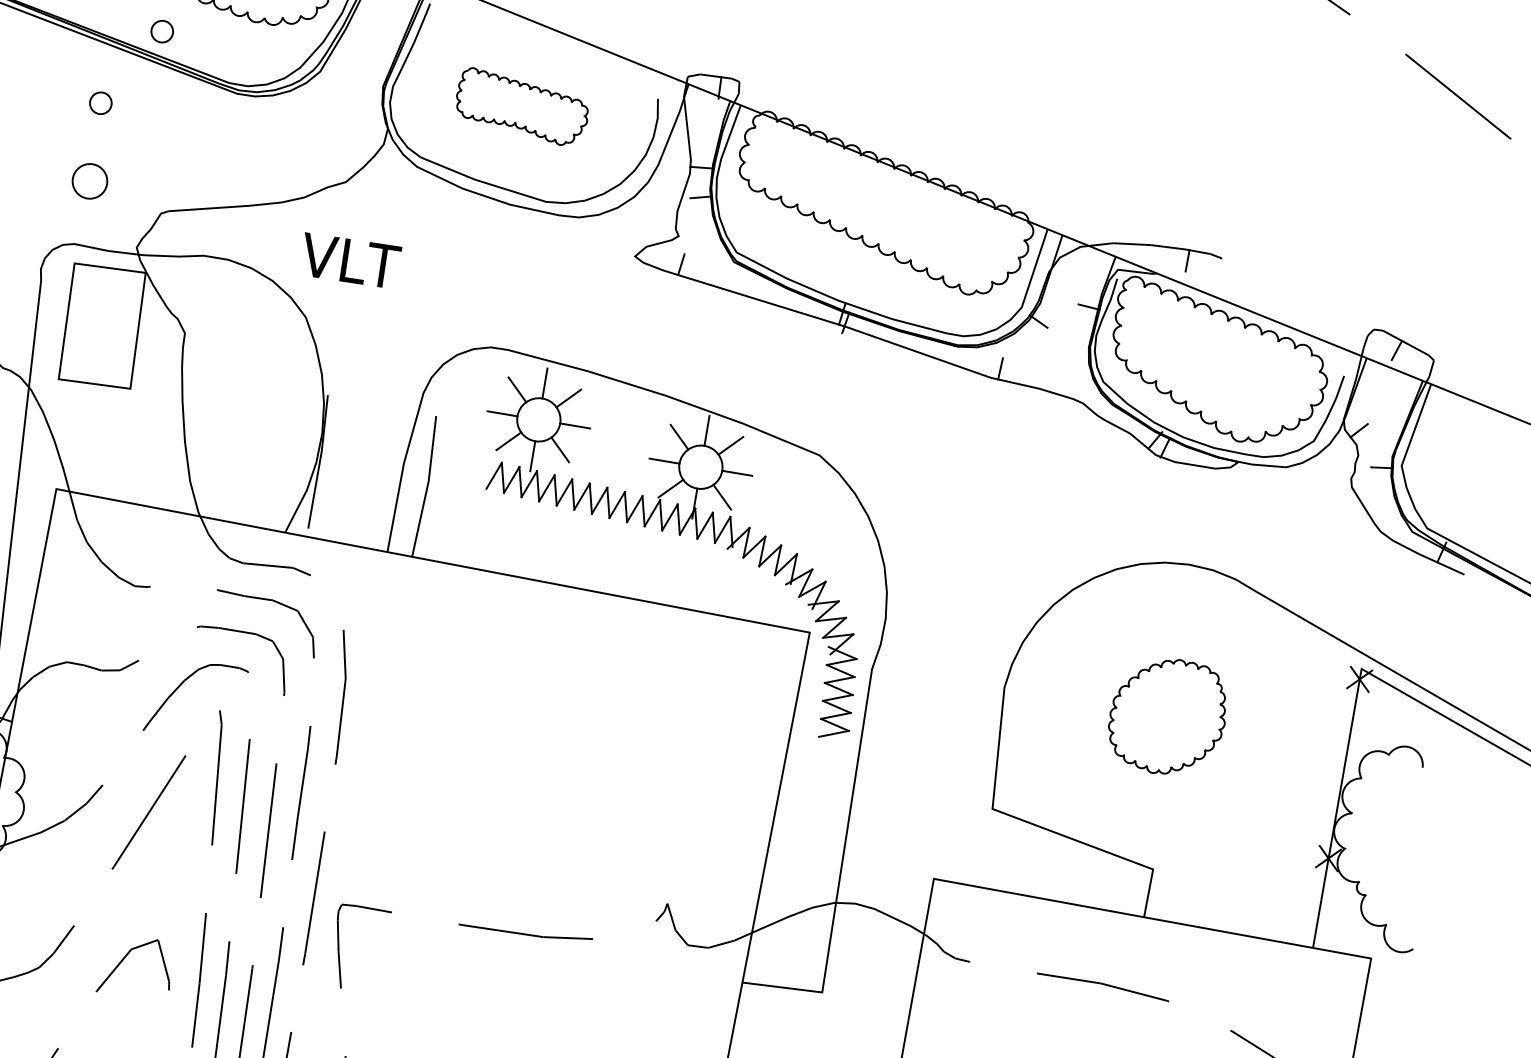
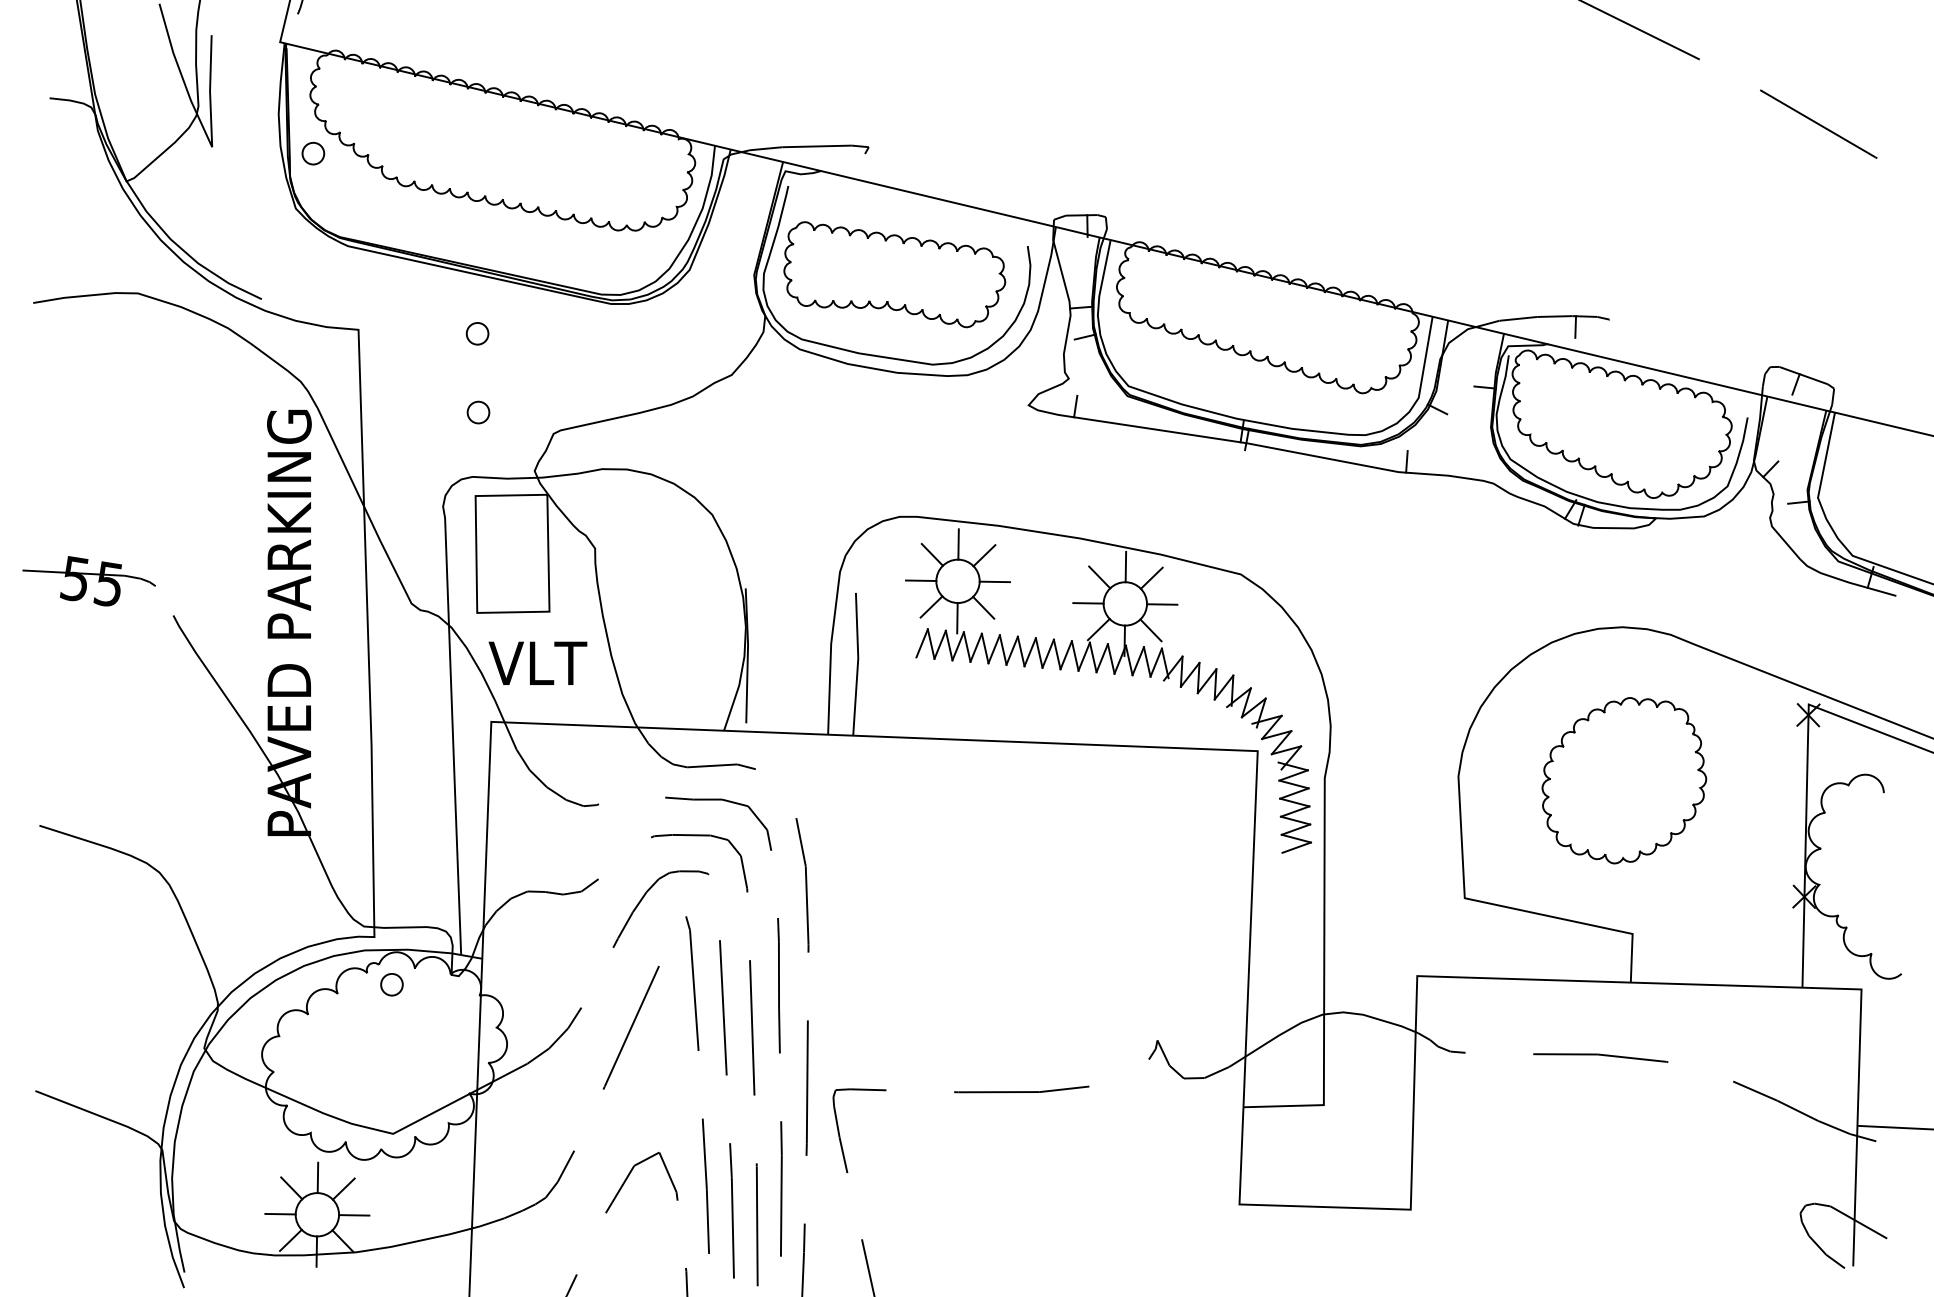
part: (162, 31) -> (527, 253), removed
part: (521, 107) -> (894, 274), size x1.67
part: (89, 181) -> (478, 412), size x0.62
text: (350, 260) -> (537, 662), moved
part: (1168, 716) -> (1624, 780), size x1.43

